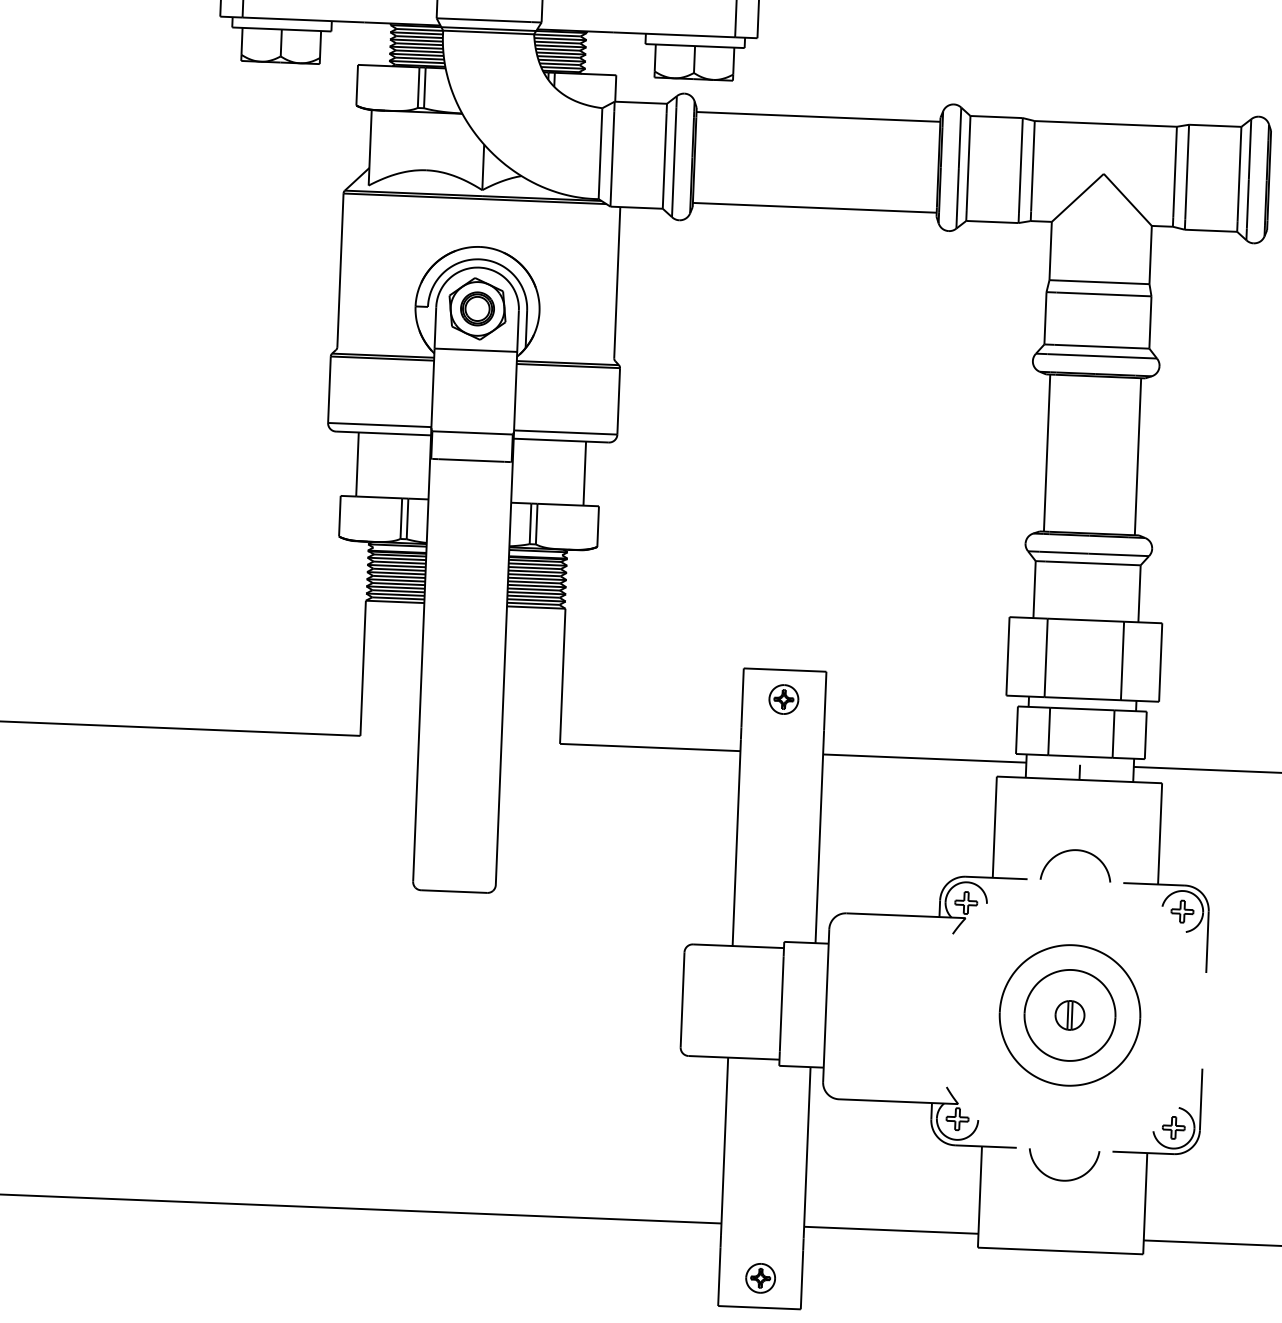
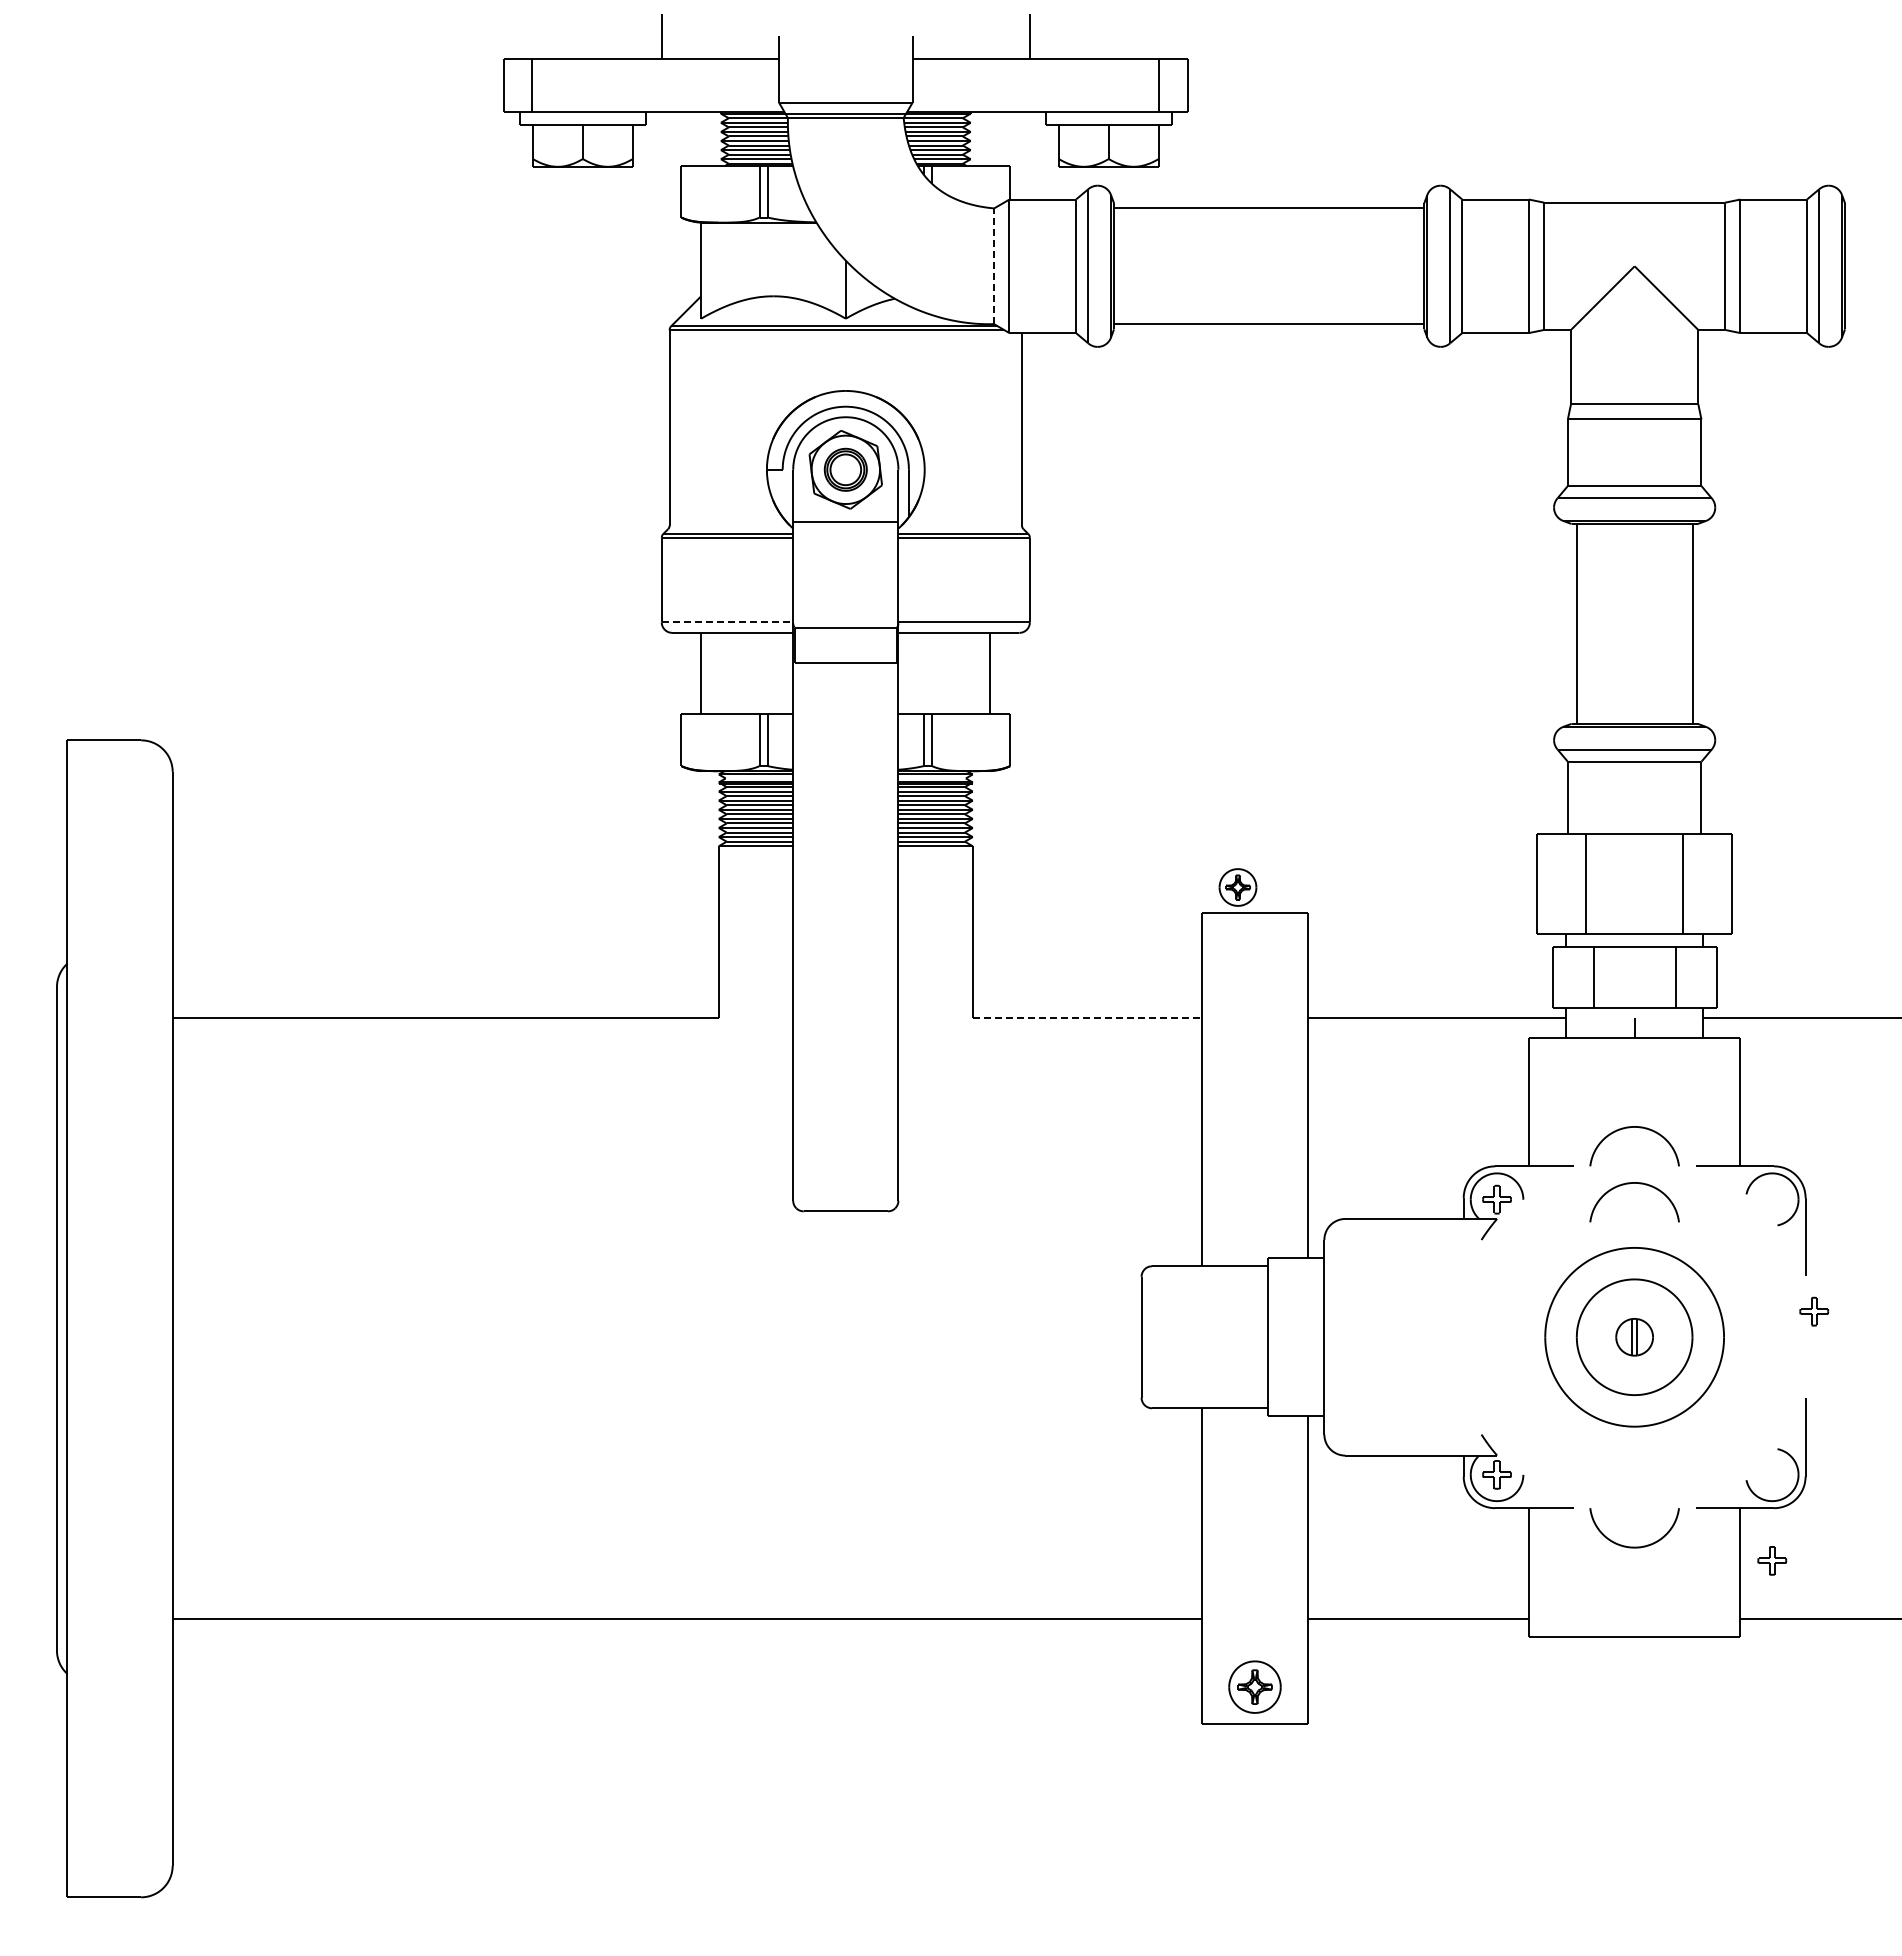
line: (600, 153) -> (994, 266), solid -> dashed
line: (379, 425) -> (727, 622), solid -> dashed
part: (783, 699) -> (1237, 887), moved
line: (650, 747) -> (1087, 1018), solid -> dashed
curve: (1070, 895) -> (1629, 1184), added
part: (1182, 911) -> (1814, 1311), moved
part: (1174, 1127) -> (1772, 1560), moved
part: (760, 1277) -> (1254, 1686), size x1.4

